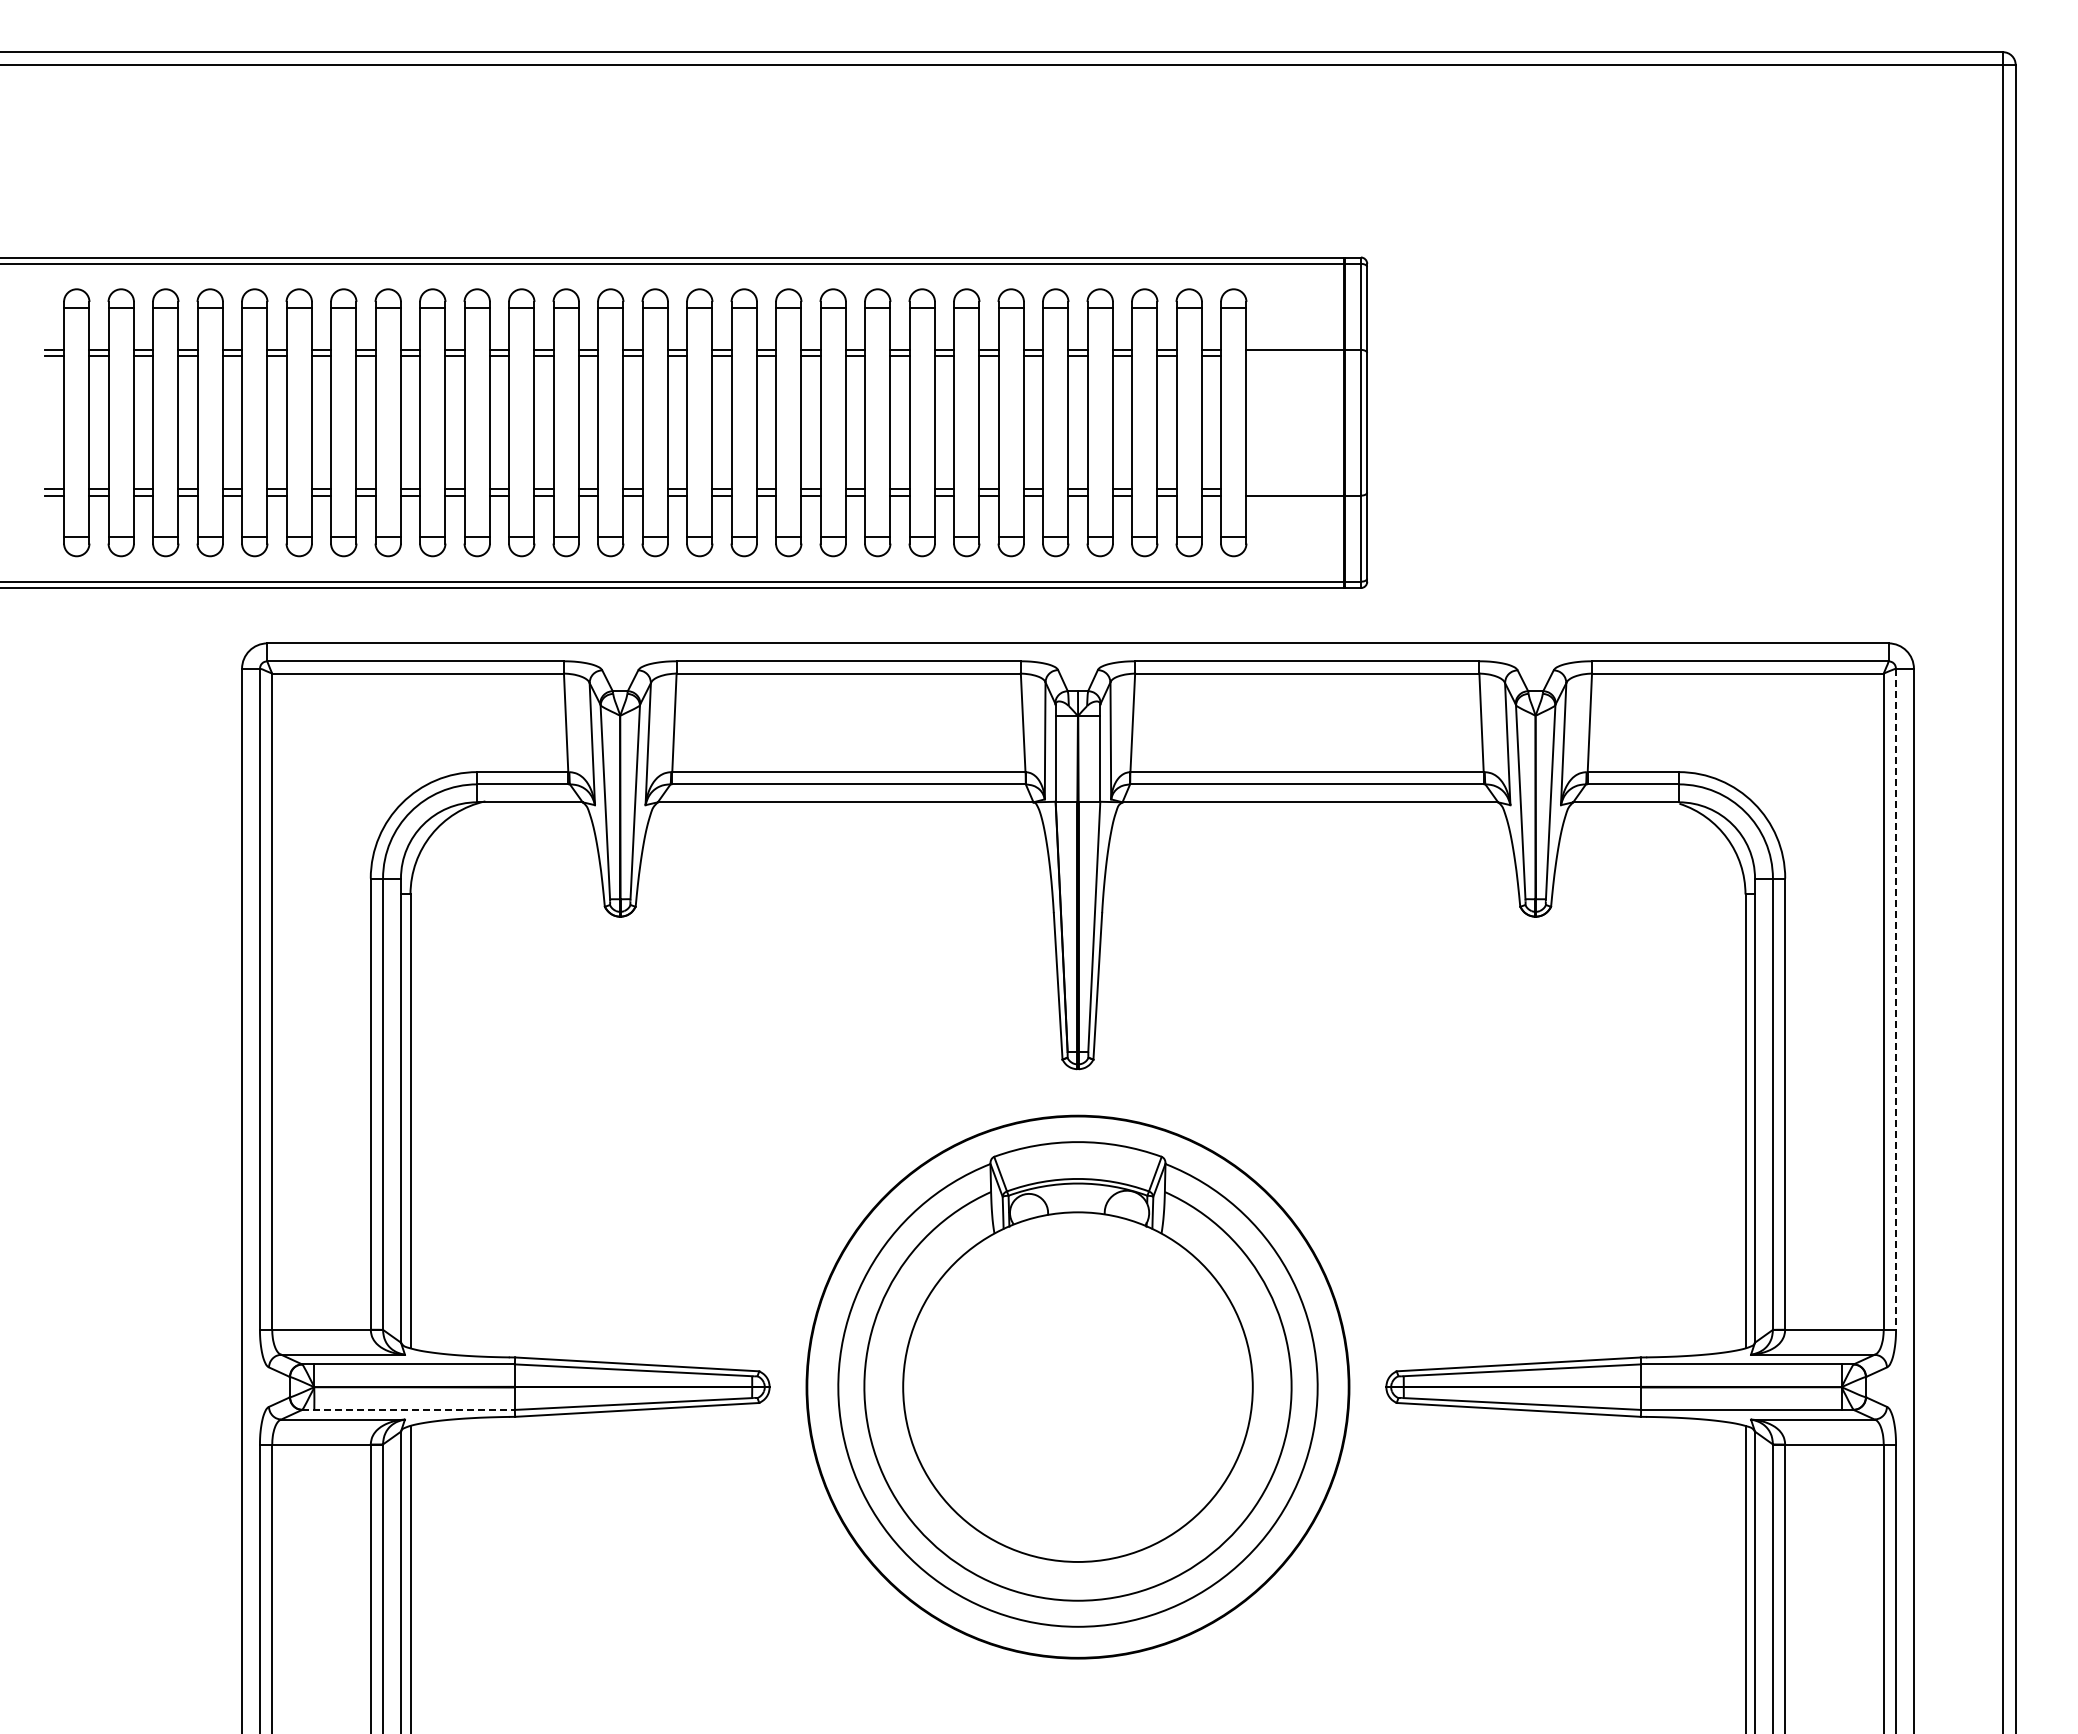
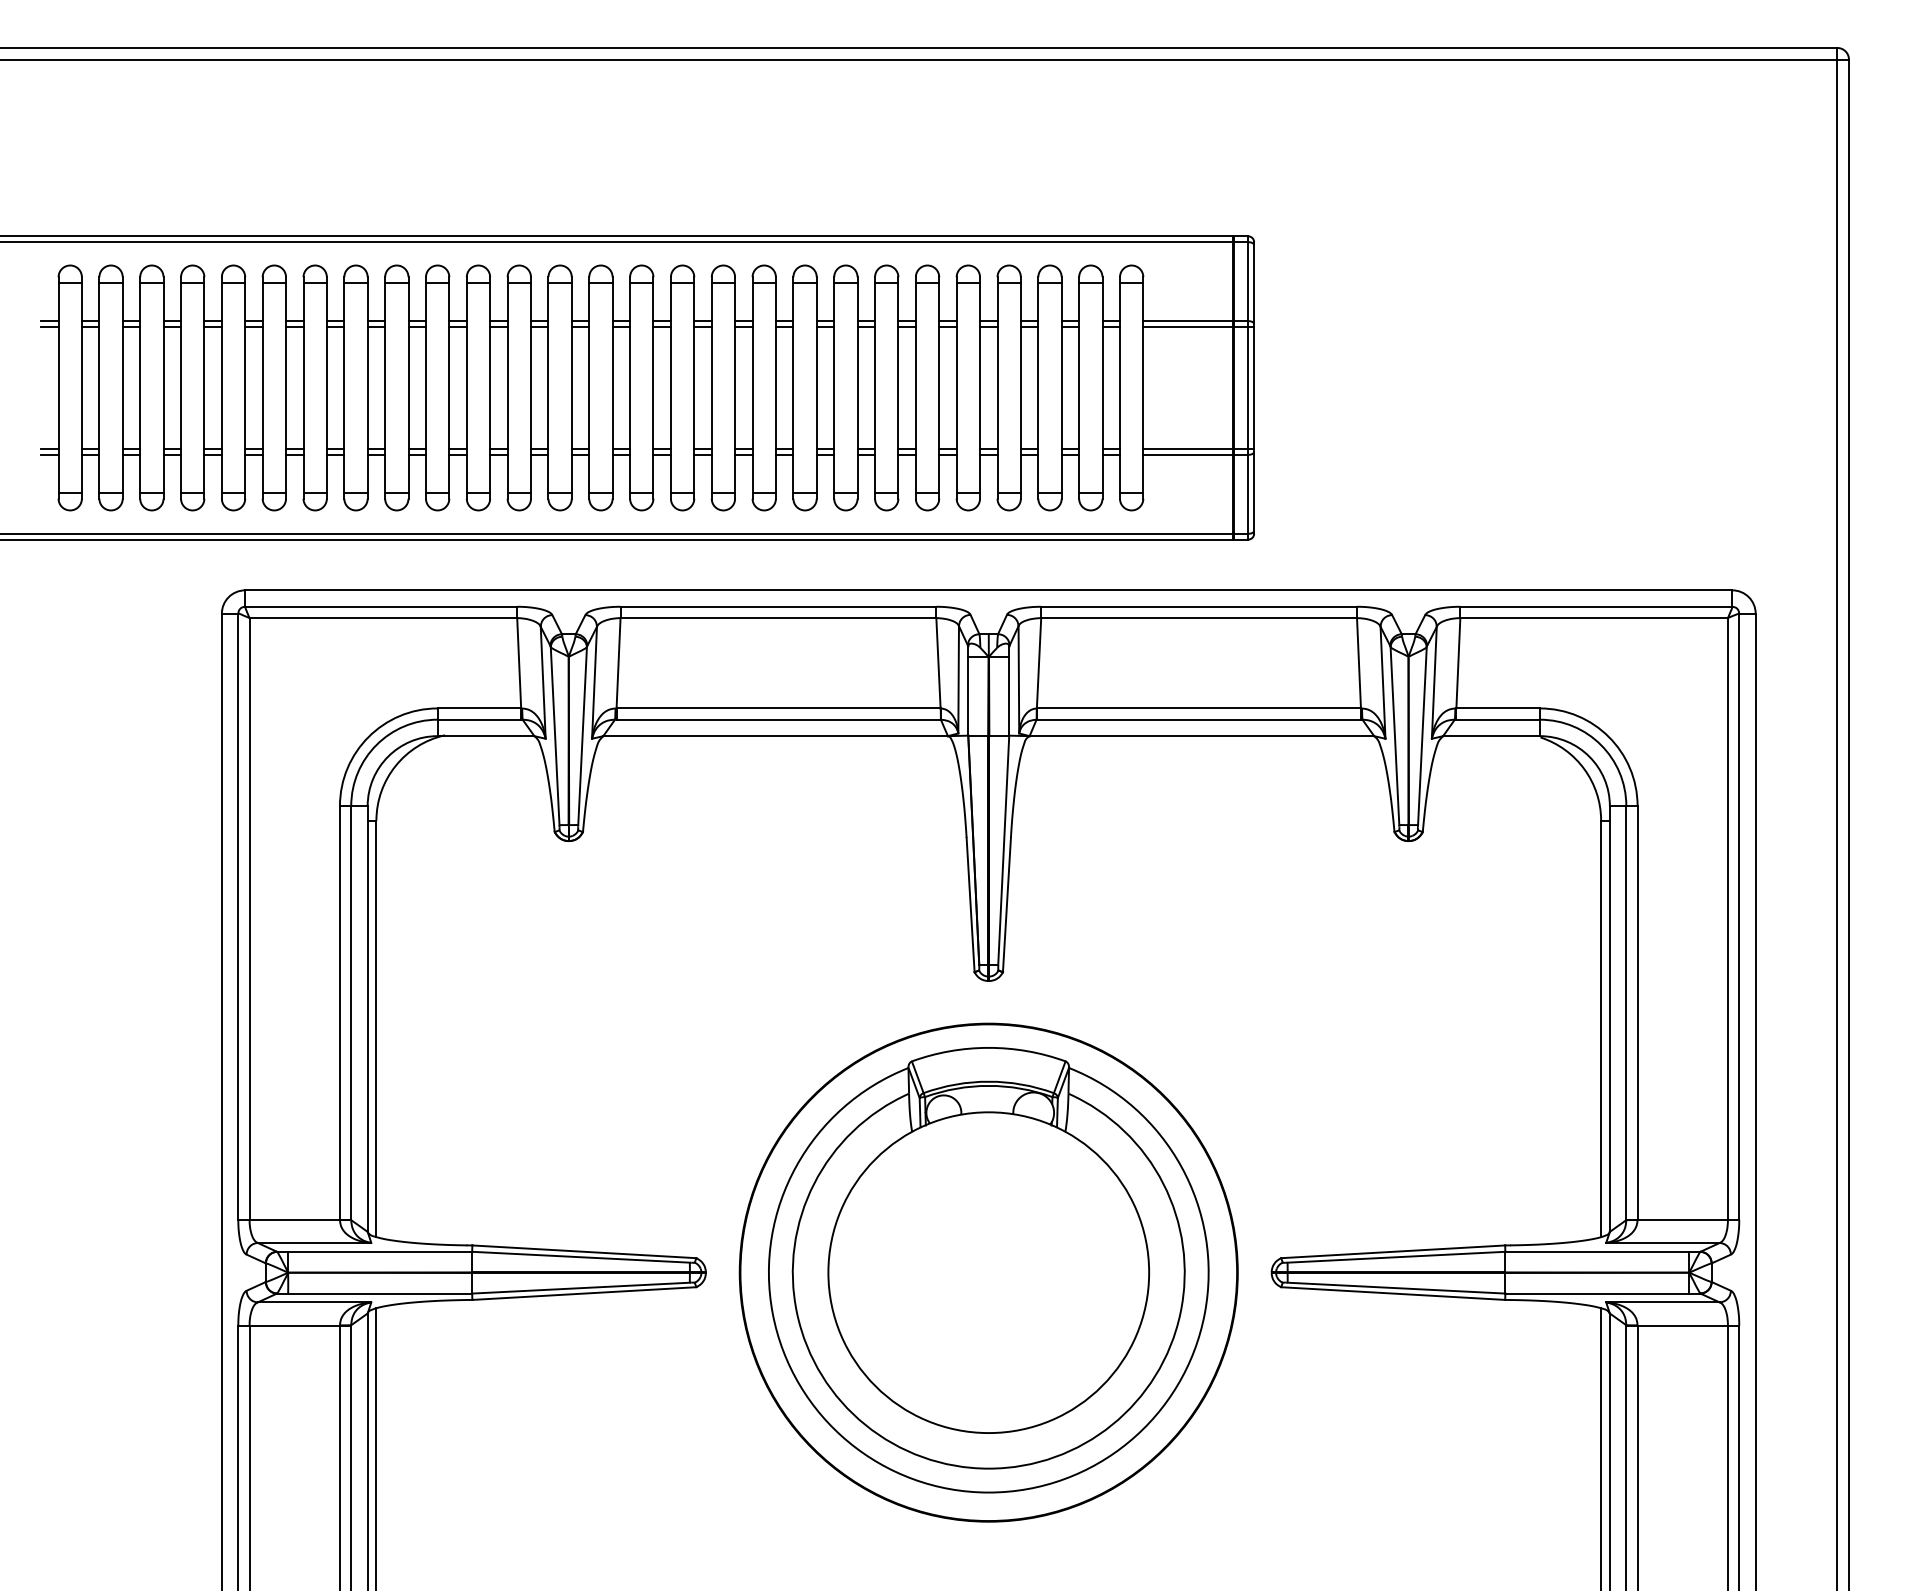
line: (1306, 356) -> (1198, 327), added
line: (1306, 489) -> (1198, 449), added
line: (1896, 999) -> (1739, 917), dashed -> solid
line: (409, 1409) -> (375, 1293), dashed -> solid

